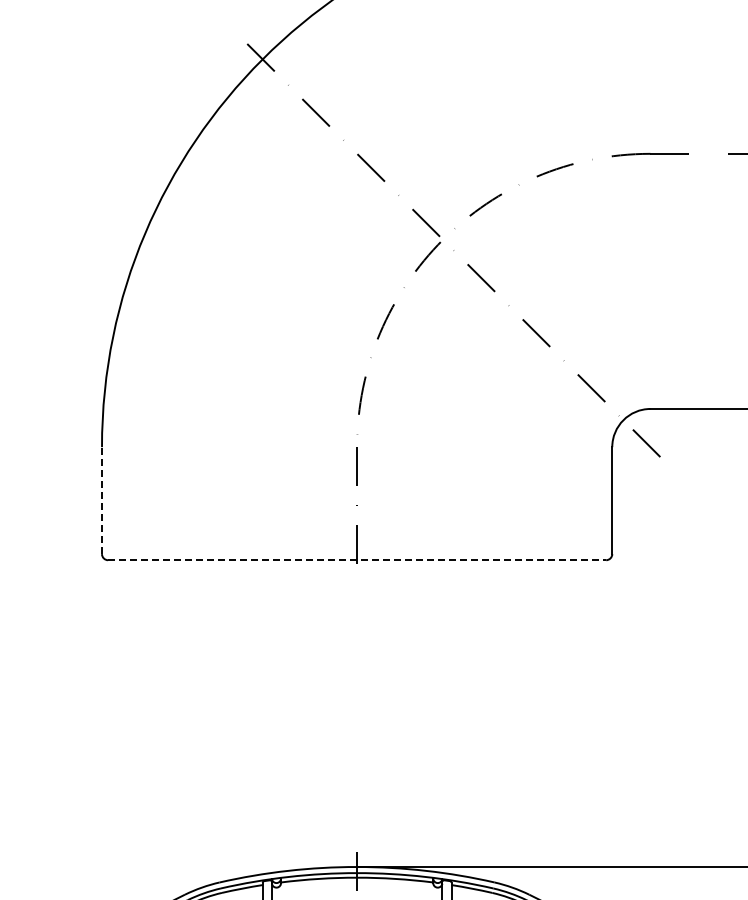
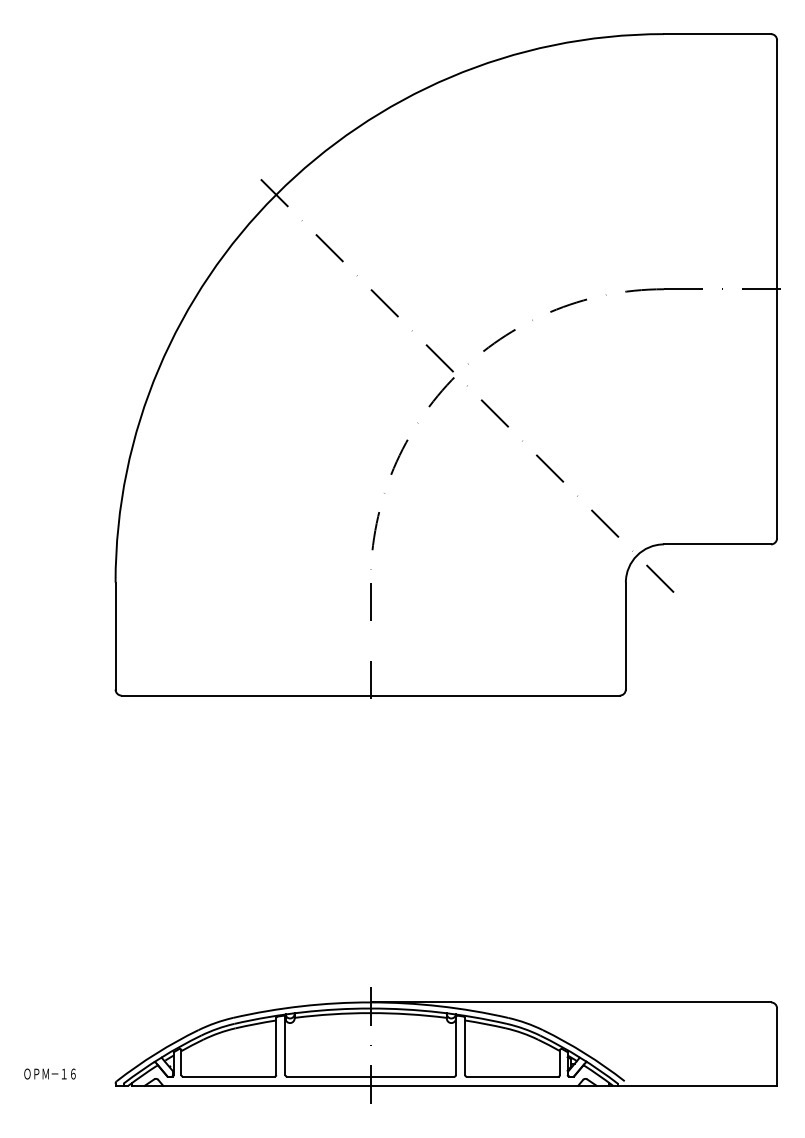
line: (101, 500) -> (115, 635), dashed -> solid
line: (357, 560) -> (371, 695), dashed -> solid

